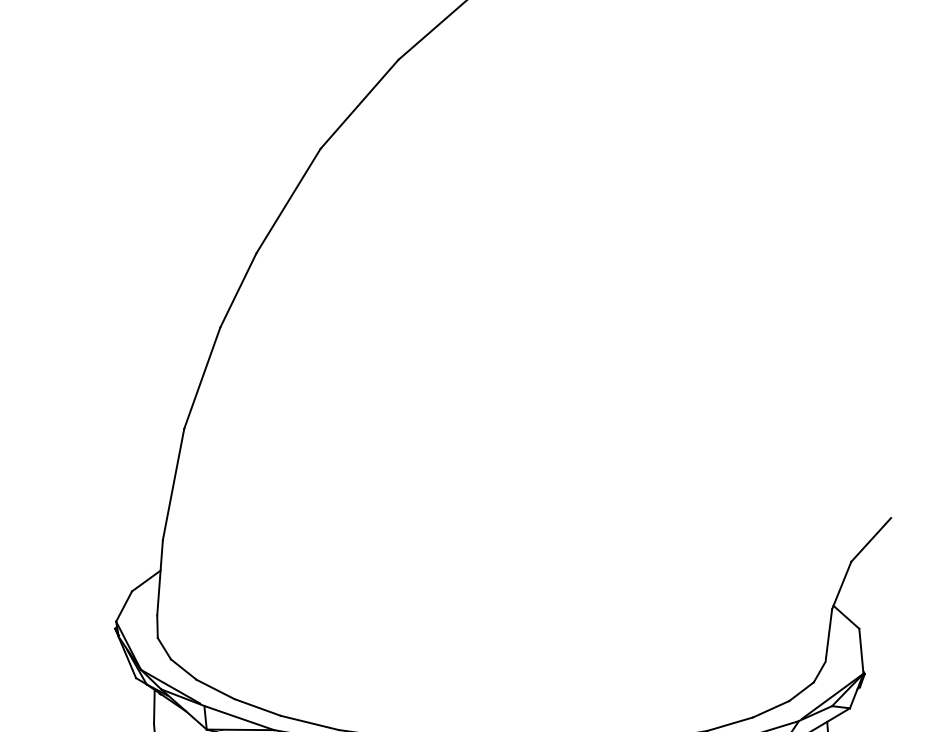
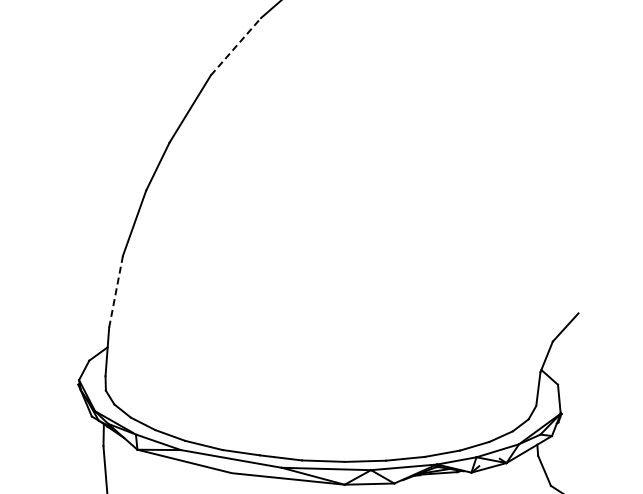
line: (360, 103) -> (236, 46), solid -> dashed
line: (174, 484) -> (116, 291), solid -> dashed

